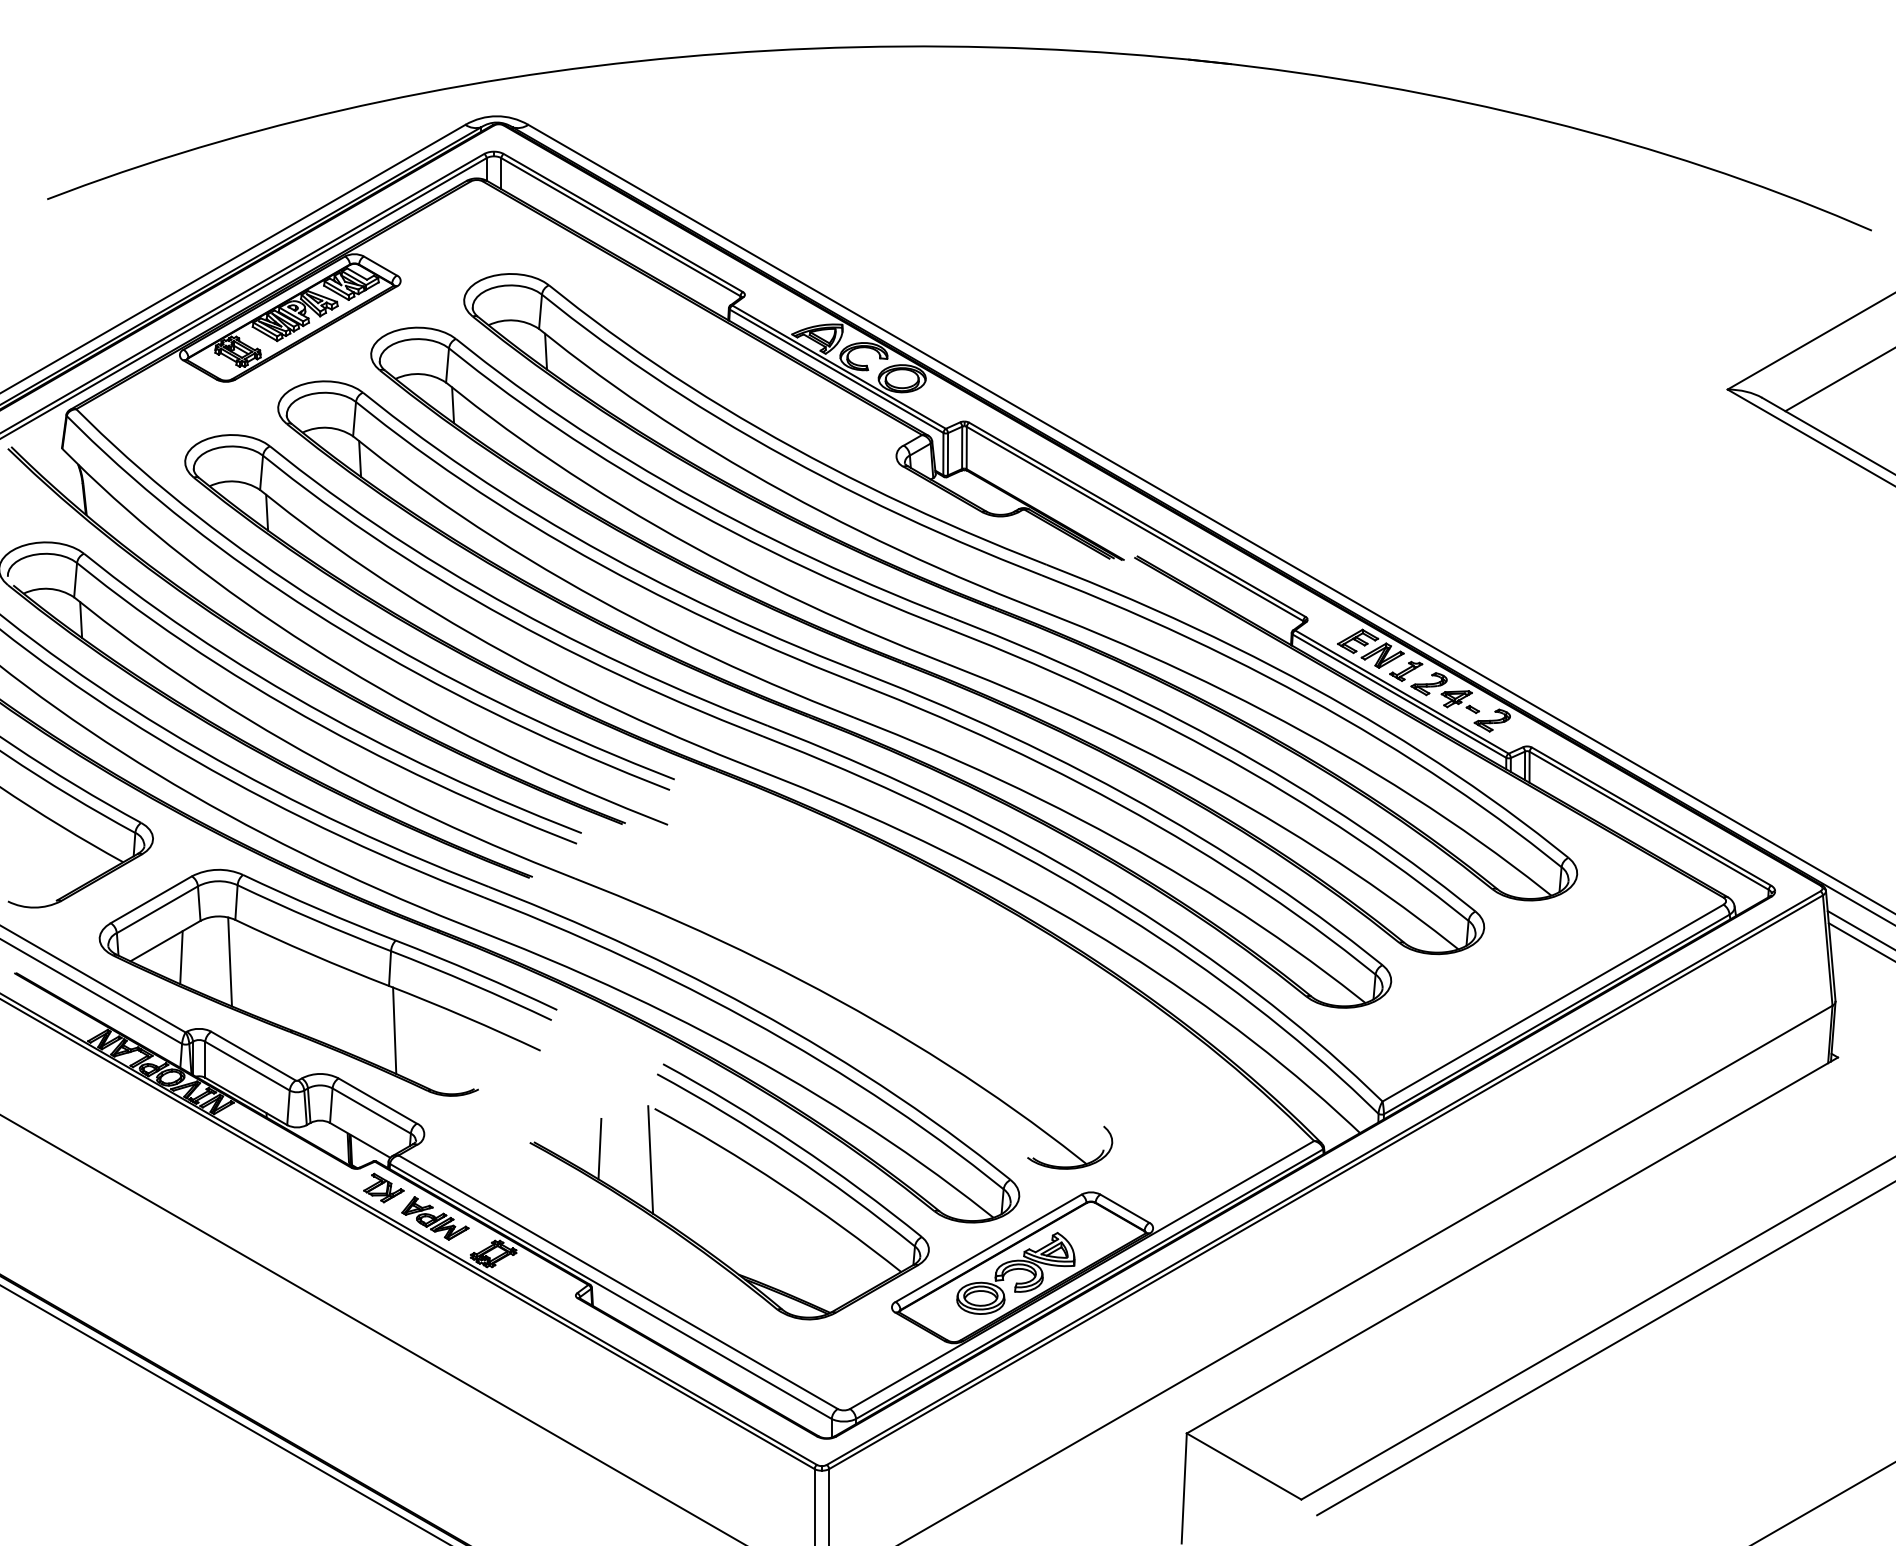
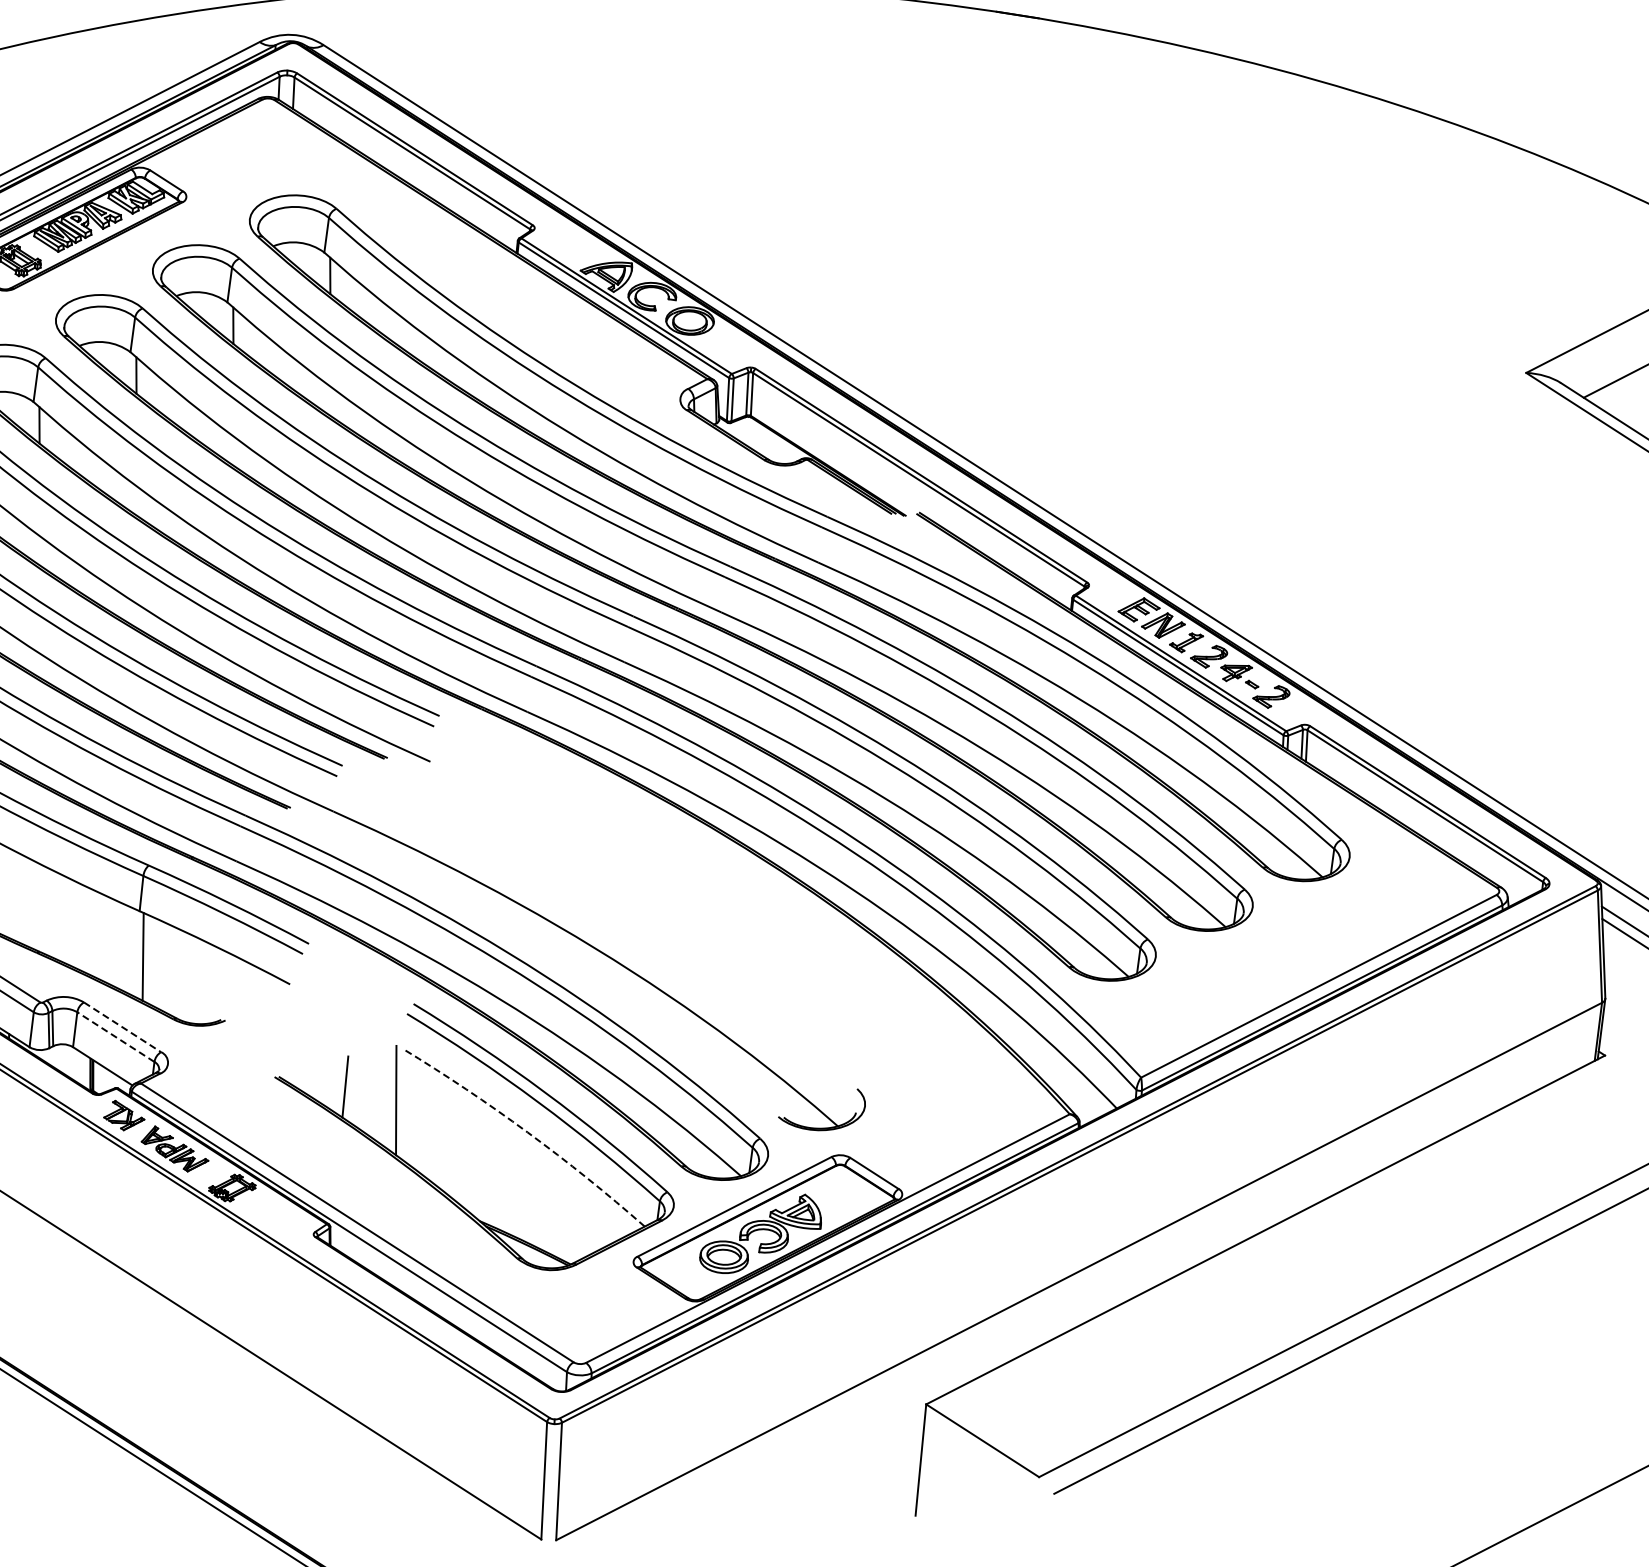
line: (378, 1101) -> (123, 1027), solid -> dashed
line: (371, 1110) -> (115, 1036), solid -> dashed
arc: (781, 1185) -> (527, 1132), solid -> dashed

